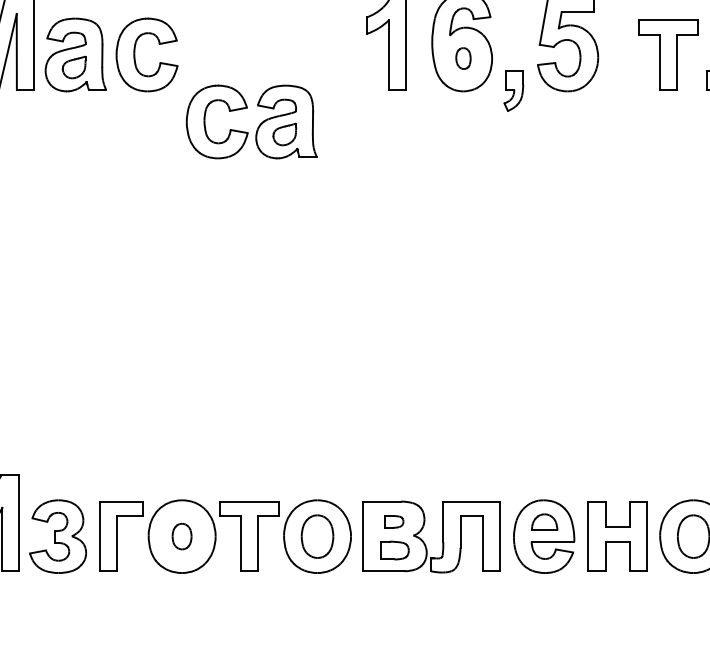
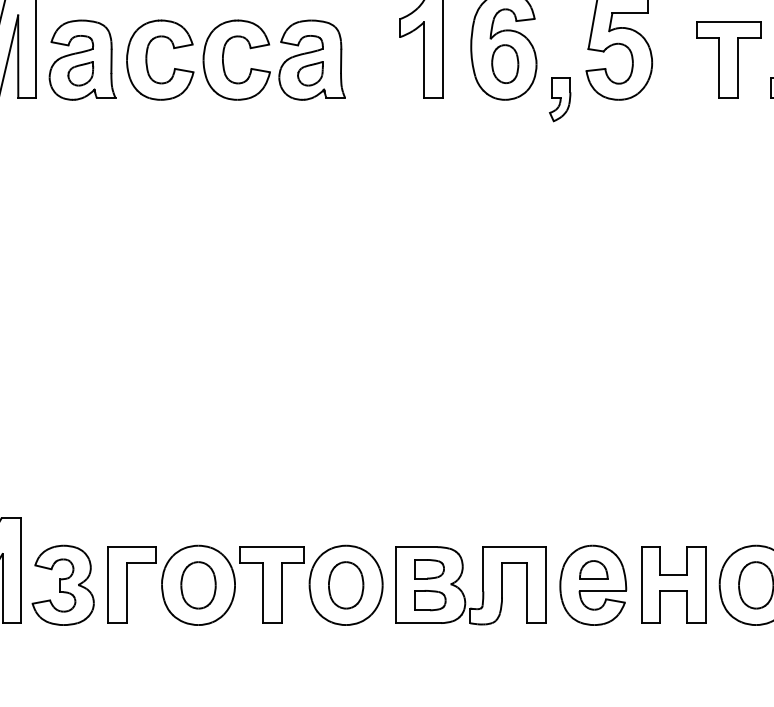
part: (463, 58) -> (505, 63), size x1.67
part: (258, 125) -> (281, 63), moved
part: (394, 521) -> (430, 568), size x1.43
part: (181, 536) -> (197, 585), size x1.67

